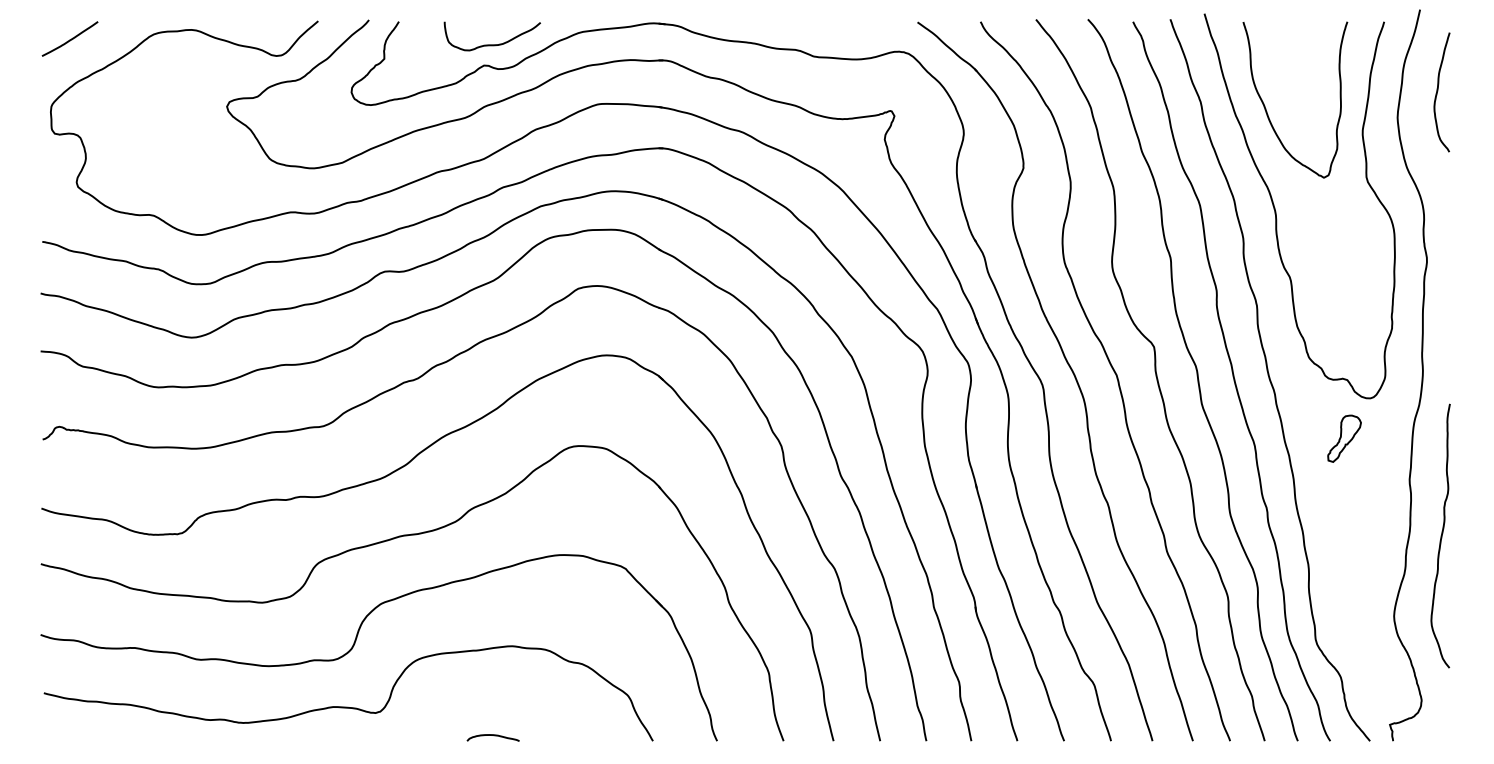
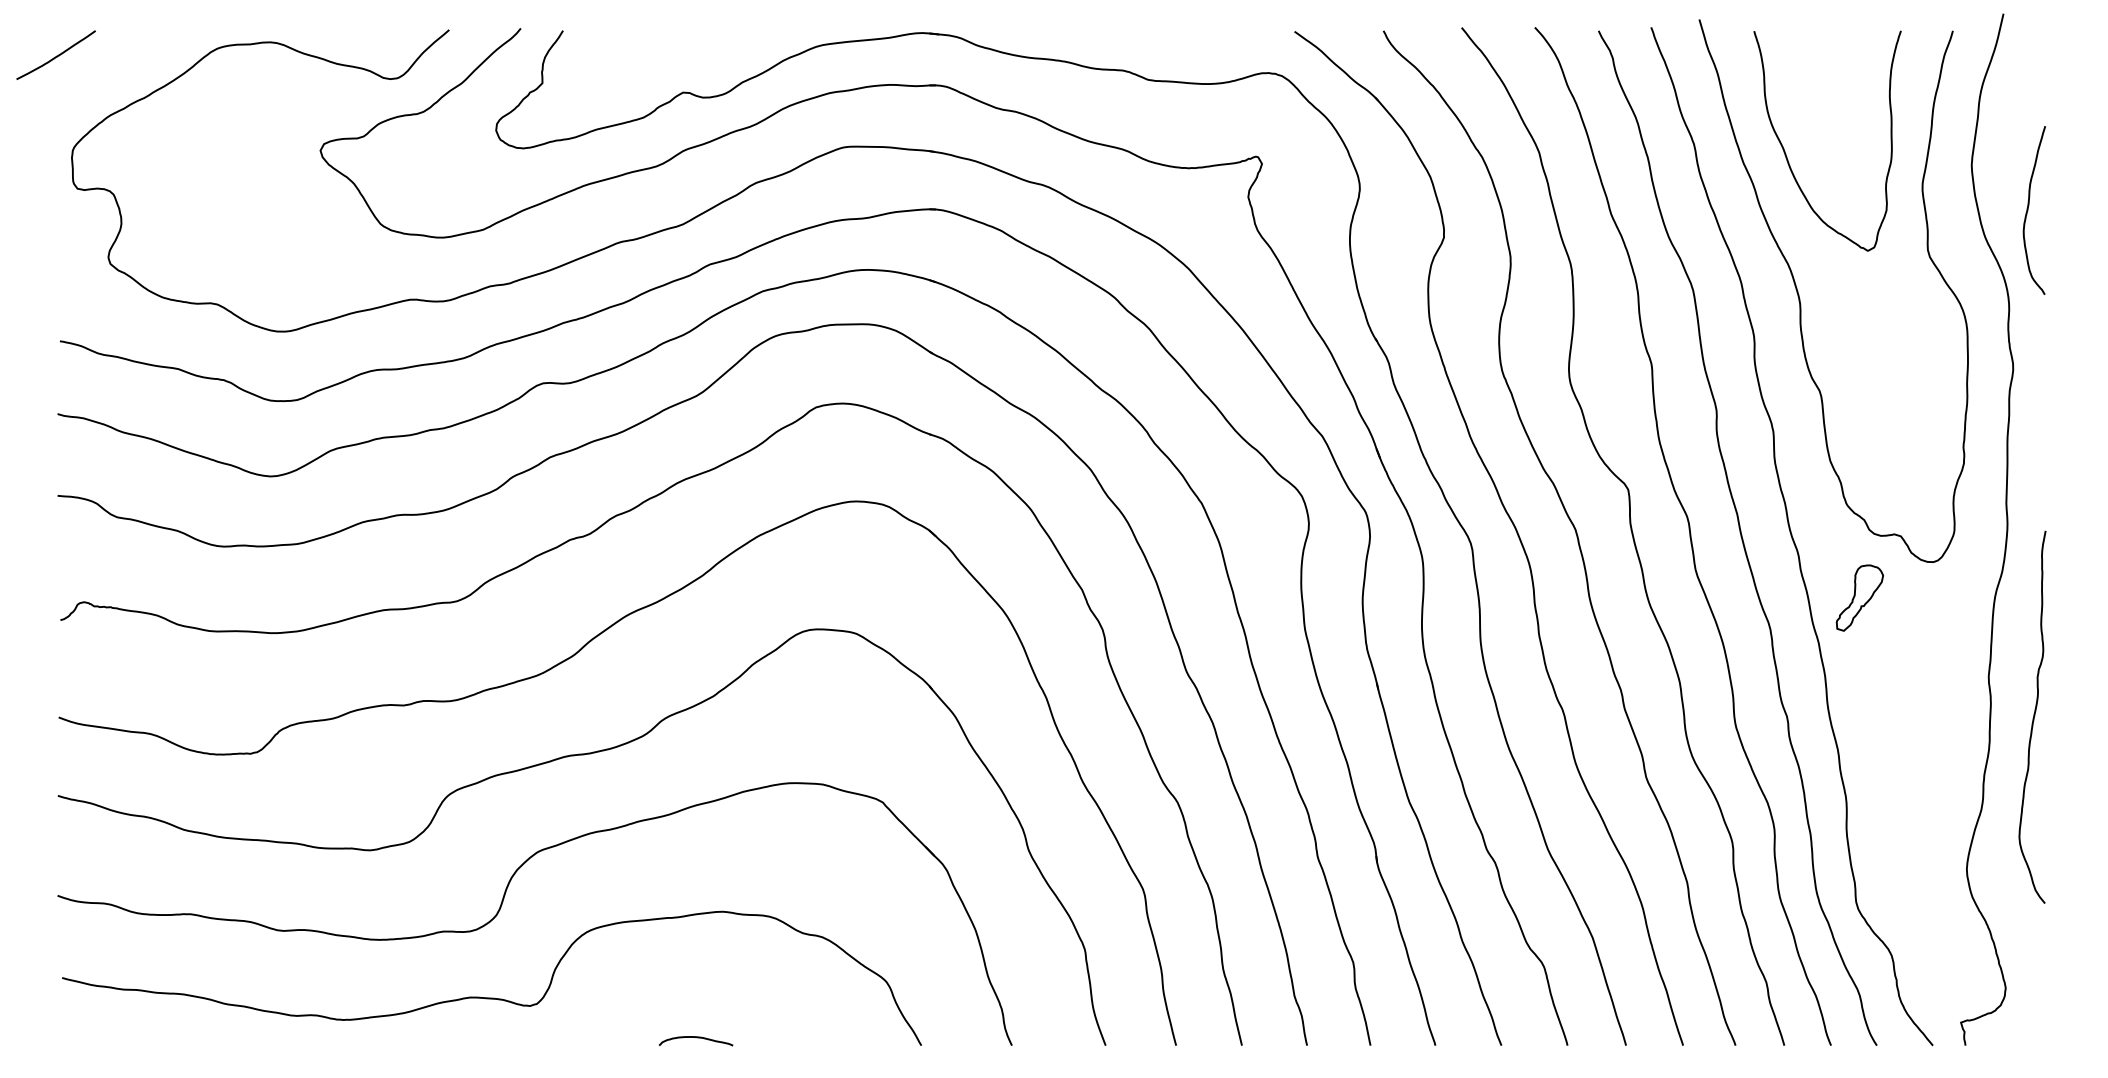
curve: (70, 39) -> (56, 55), moved
curve: (492, 44) -> (694, 63), removed
curve: (1437, 92) -> (2028, 210), moved
part: (1344, 438) -> (1859, 597), moved
curve: (1441, 535) -> (2033, 716), moved

